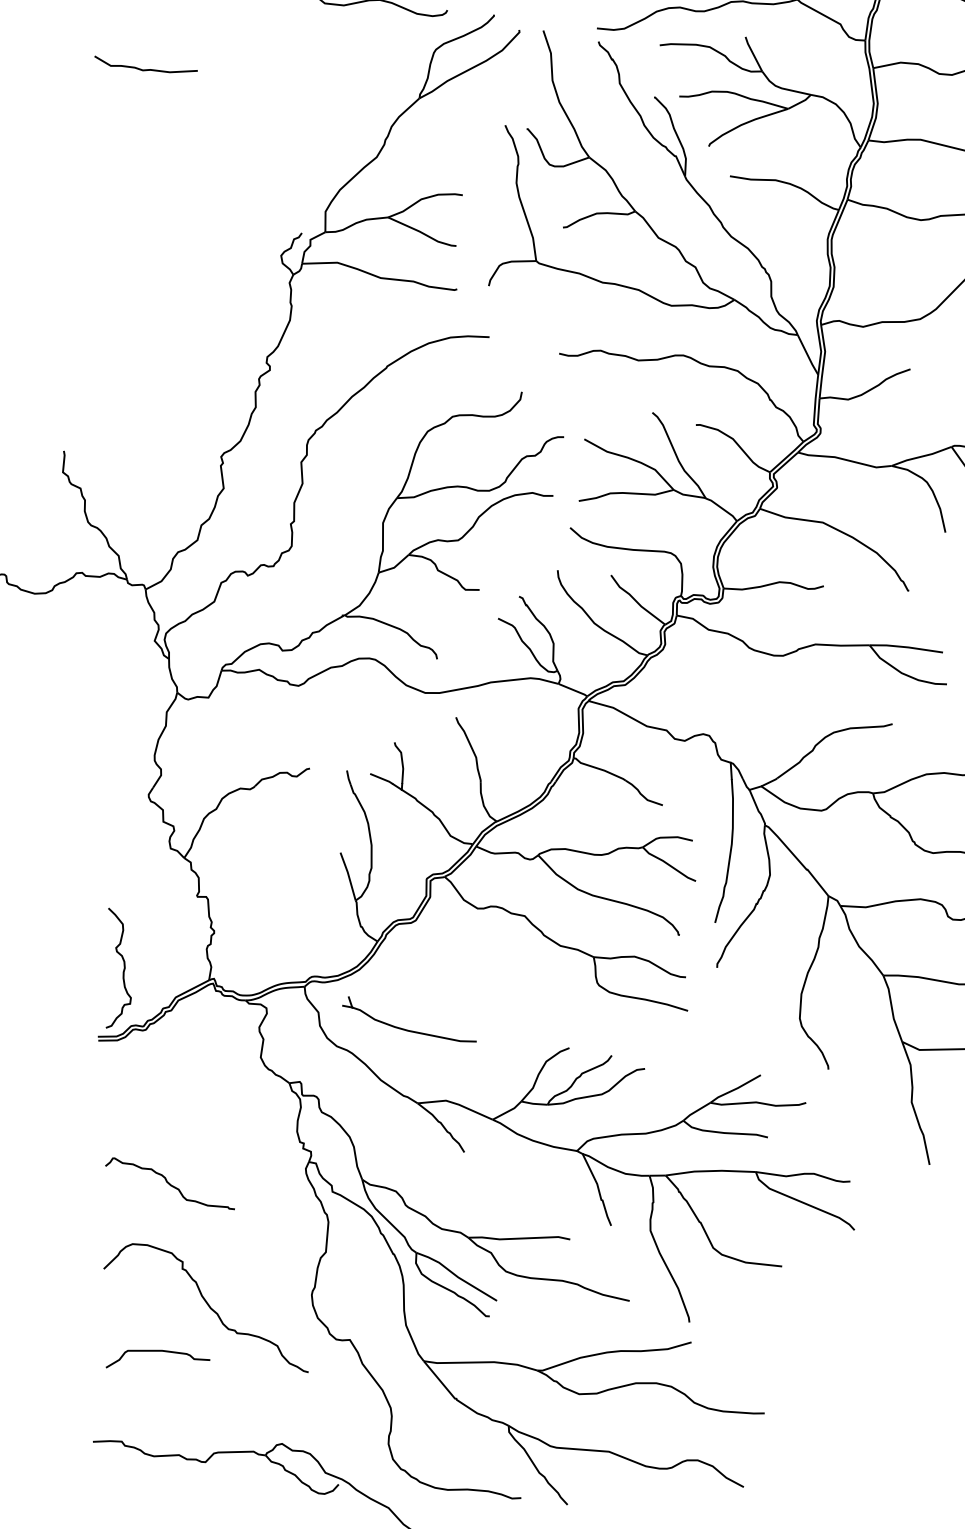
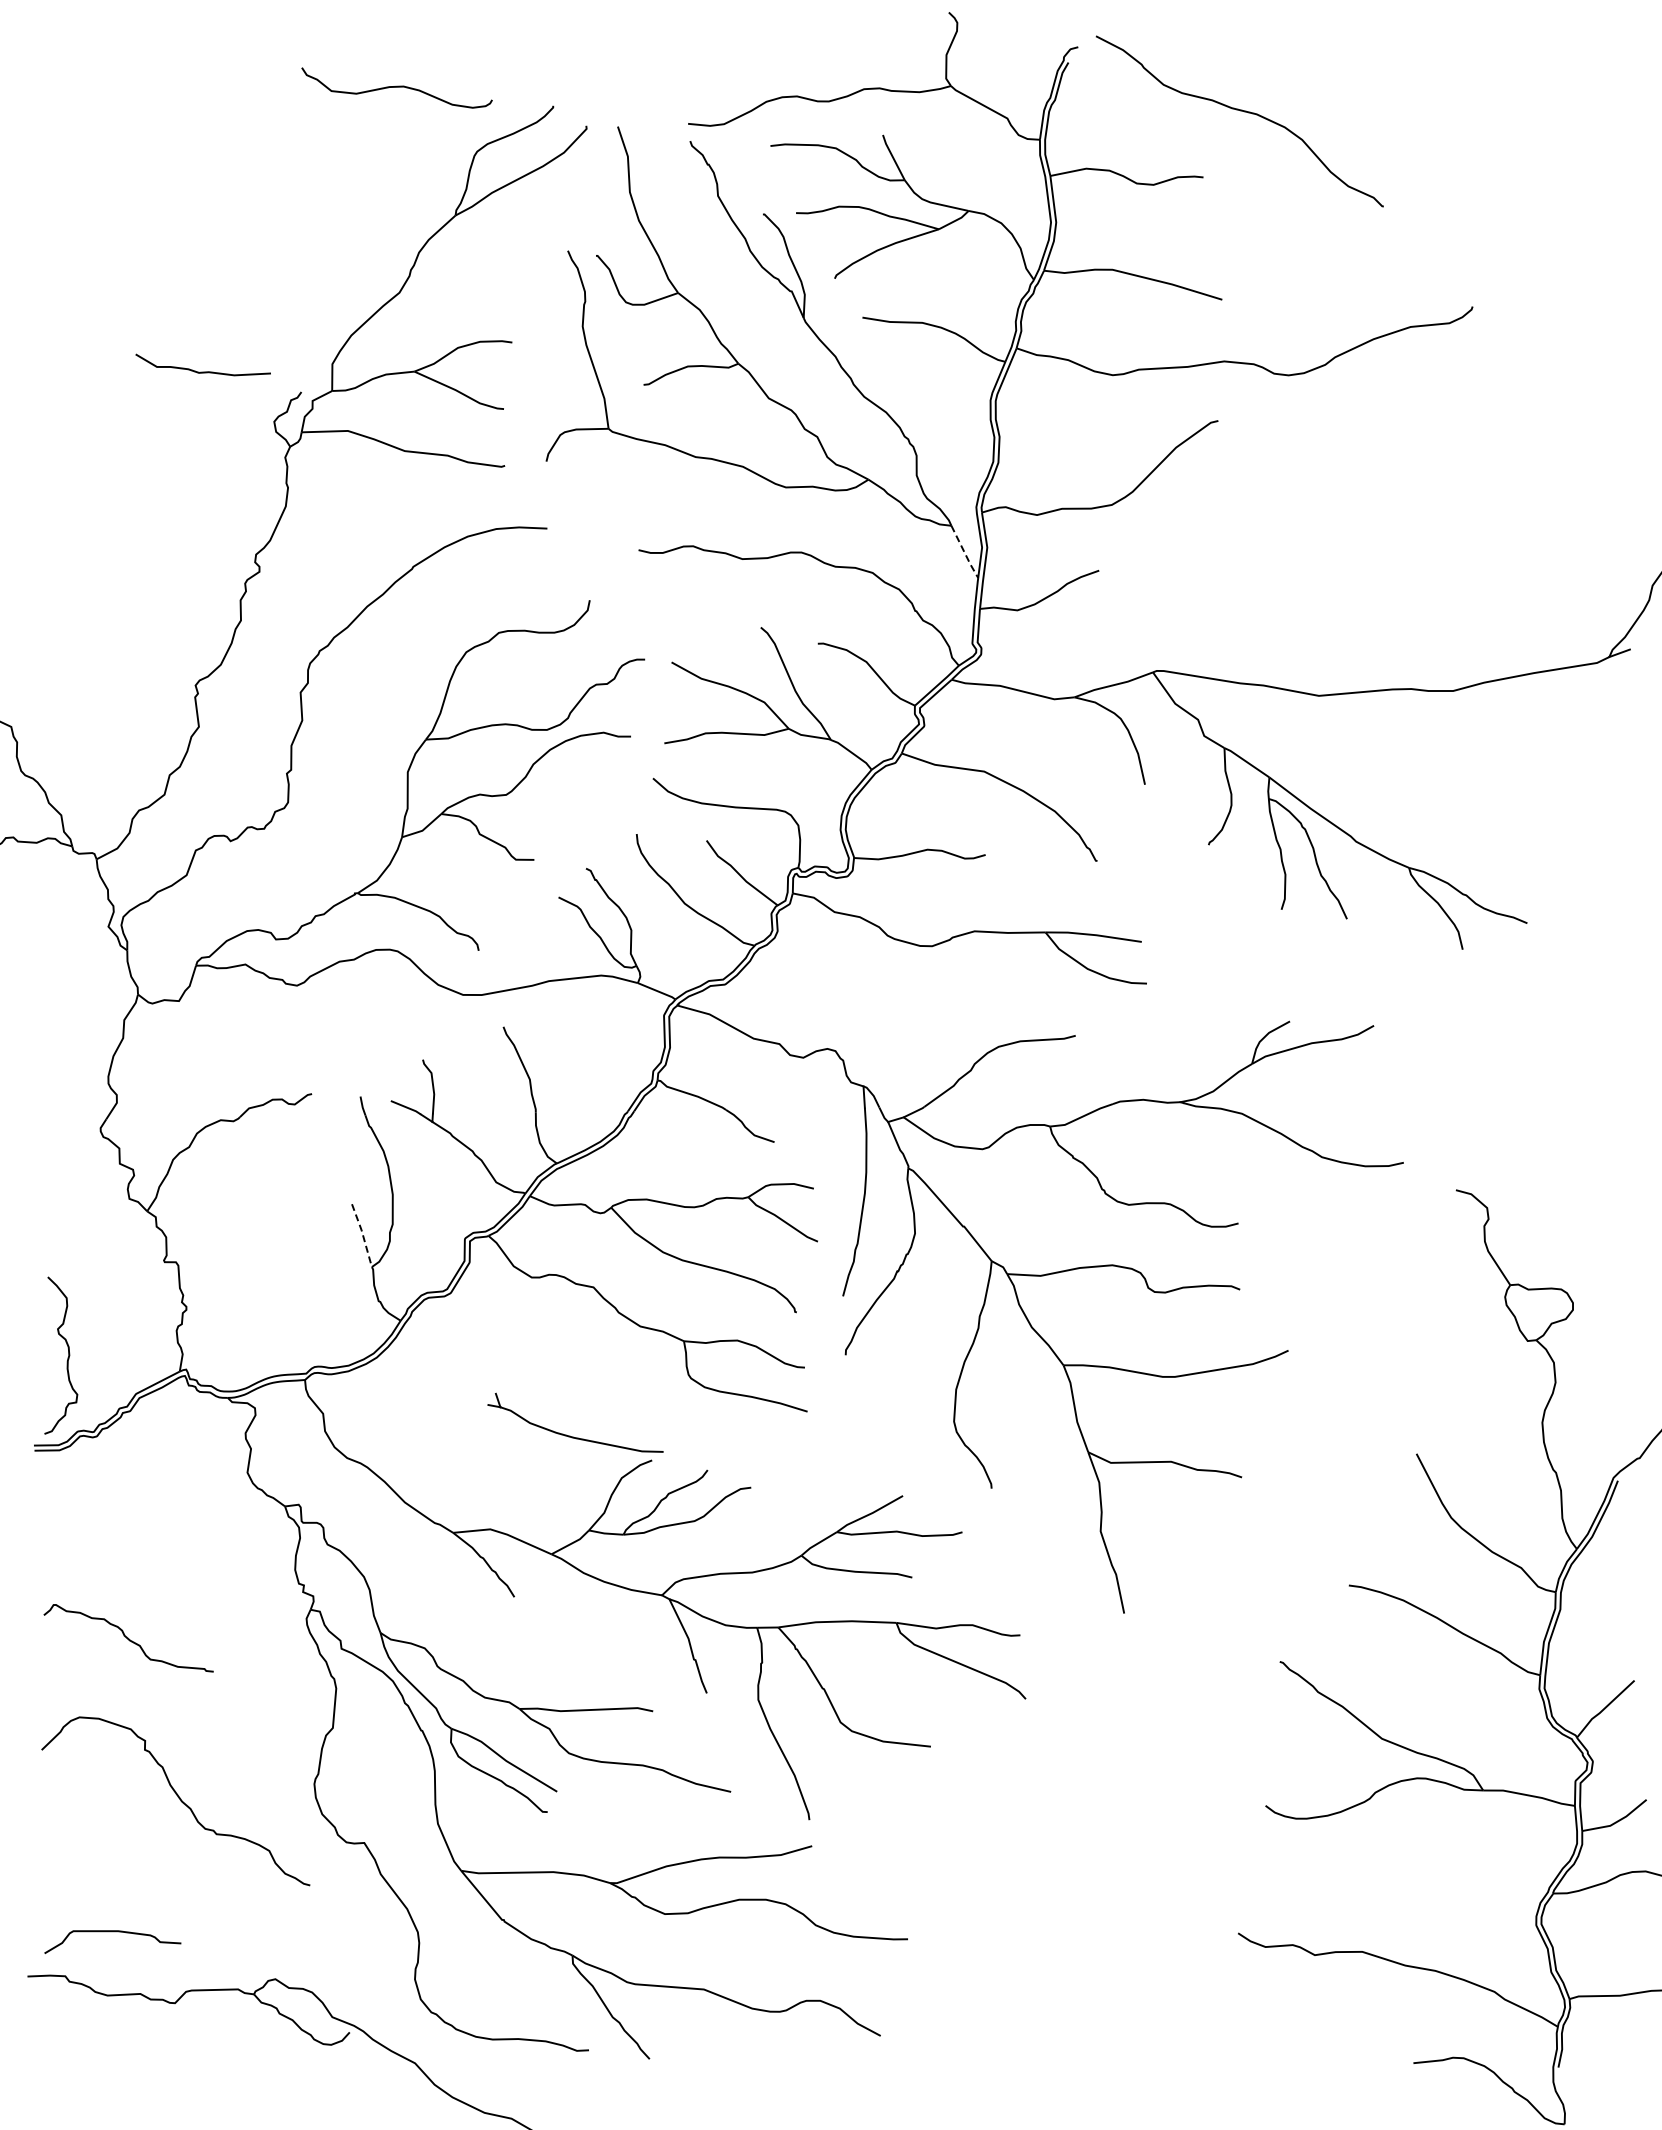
curve: (145, 69) -> (202, 371), moved
line: (807, 356) -> (964, 553), solid -> dashed
line: (348, 875) -> (362, 1234), solid -> dashed
part: (405, 1029) -> (570, 1435), moved
curve: (157, 1351) -> (112, 1932), moved

